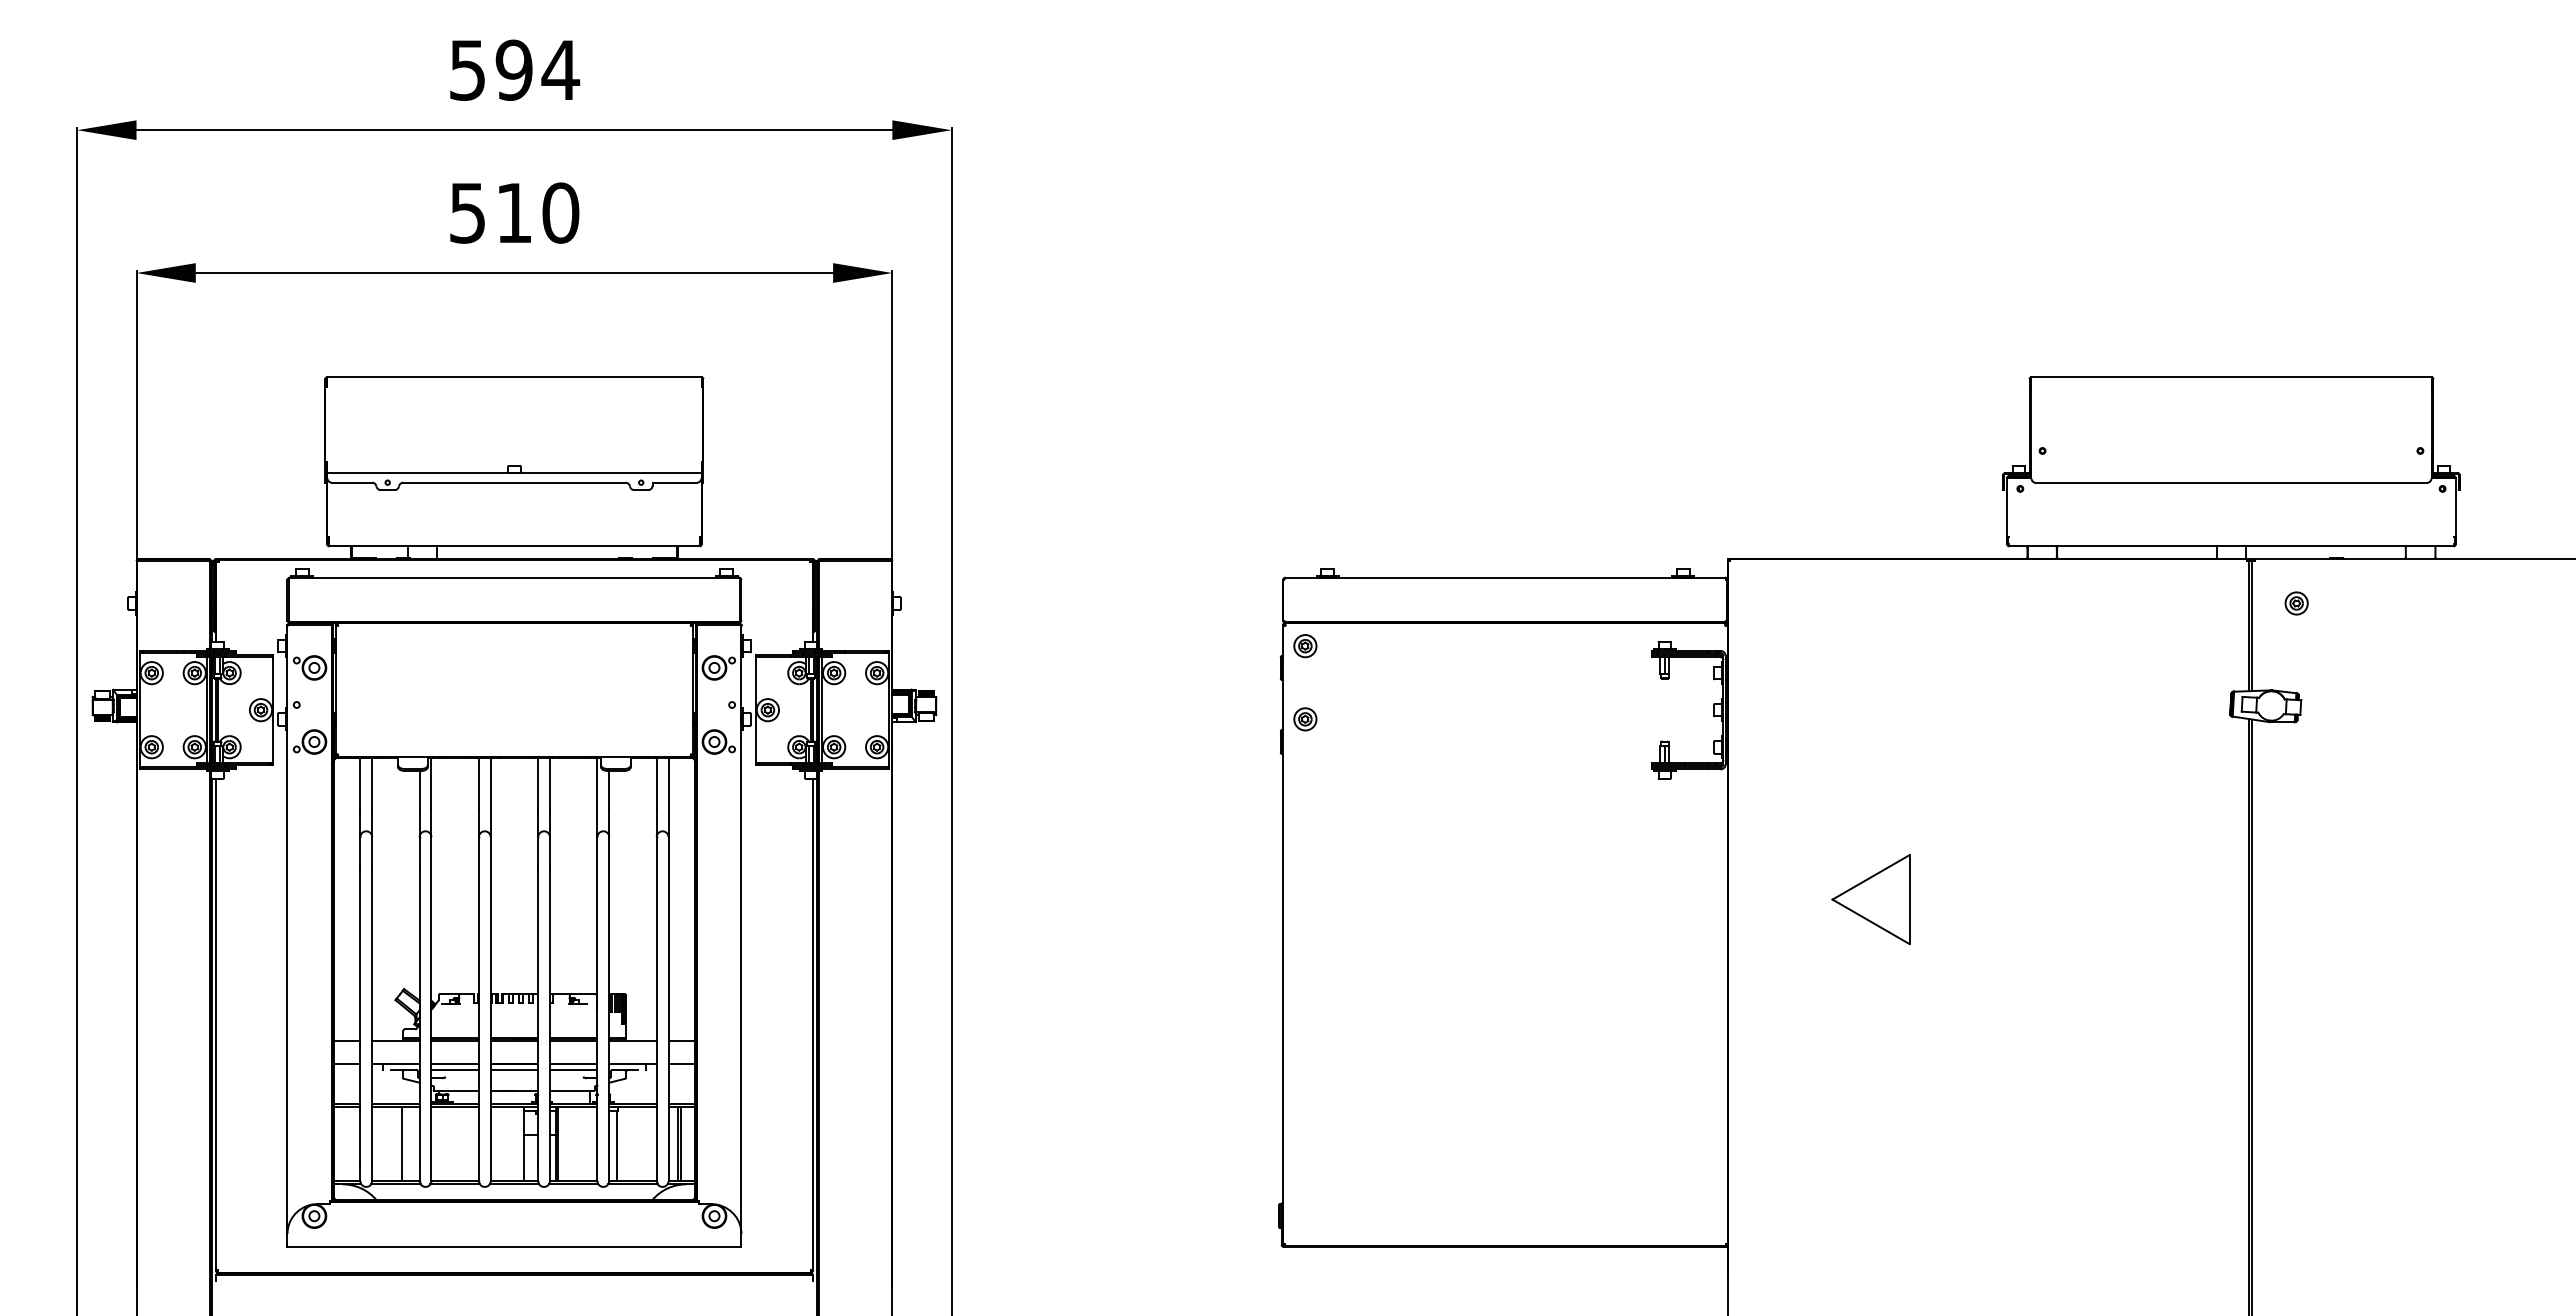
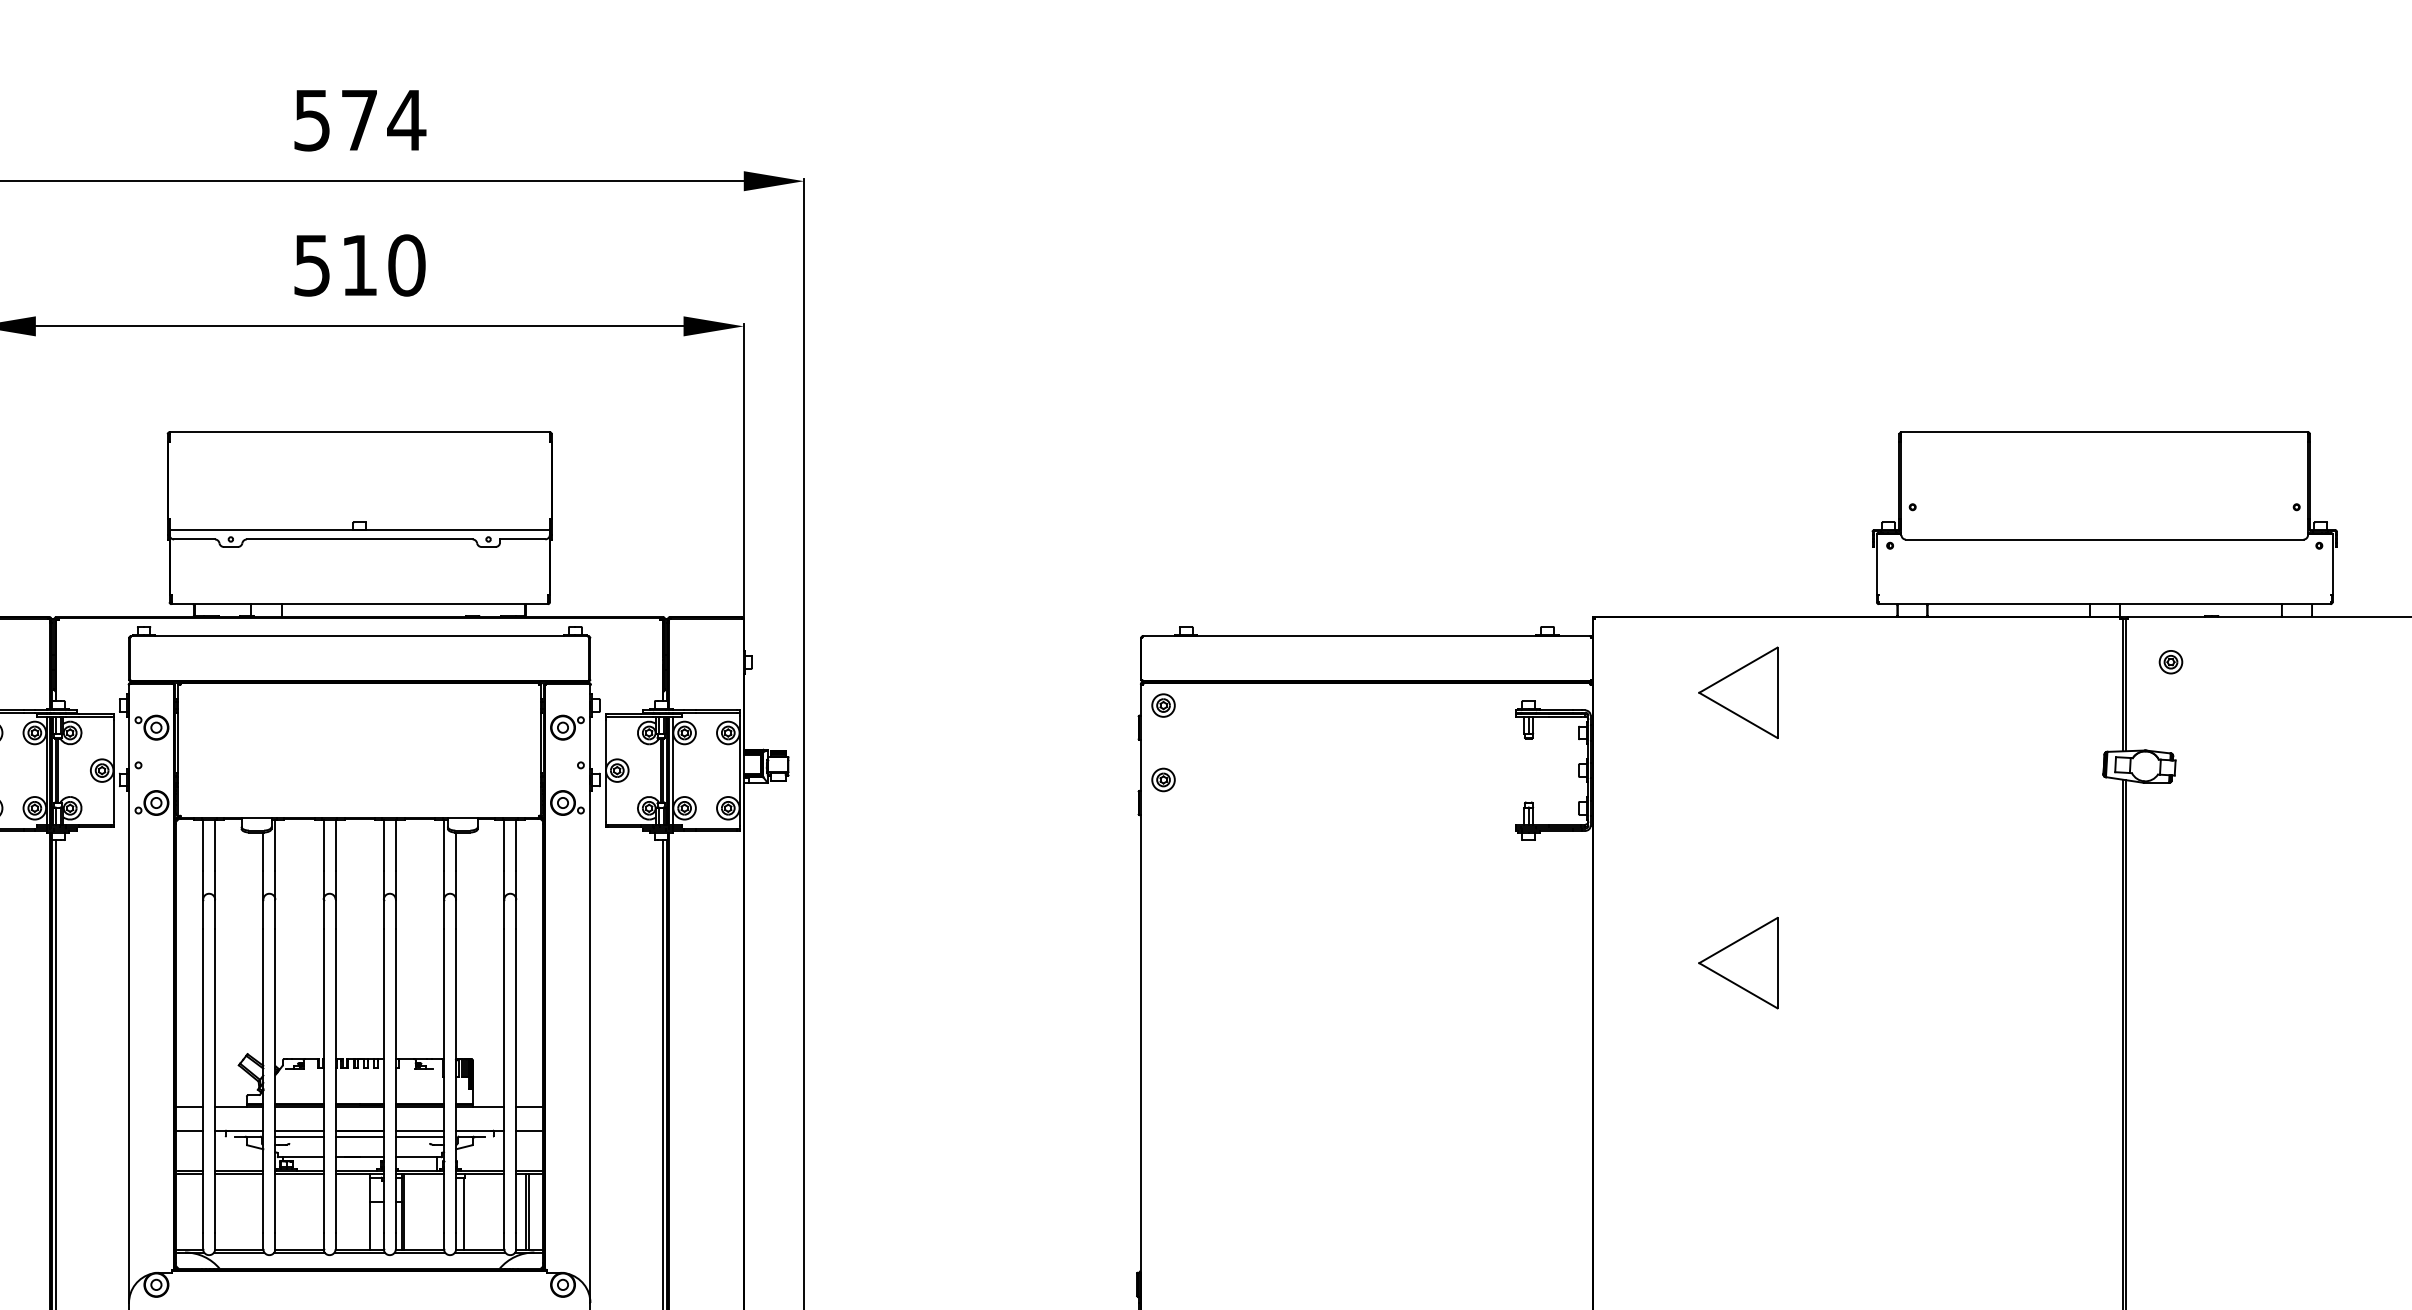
text: (513, 69) -> (358, 119), 594 -> 574
part: (1870, 633) -> (1737, 692), added
line: (402, 1144) -> (245, 1212), removed

